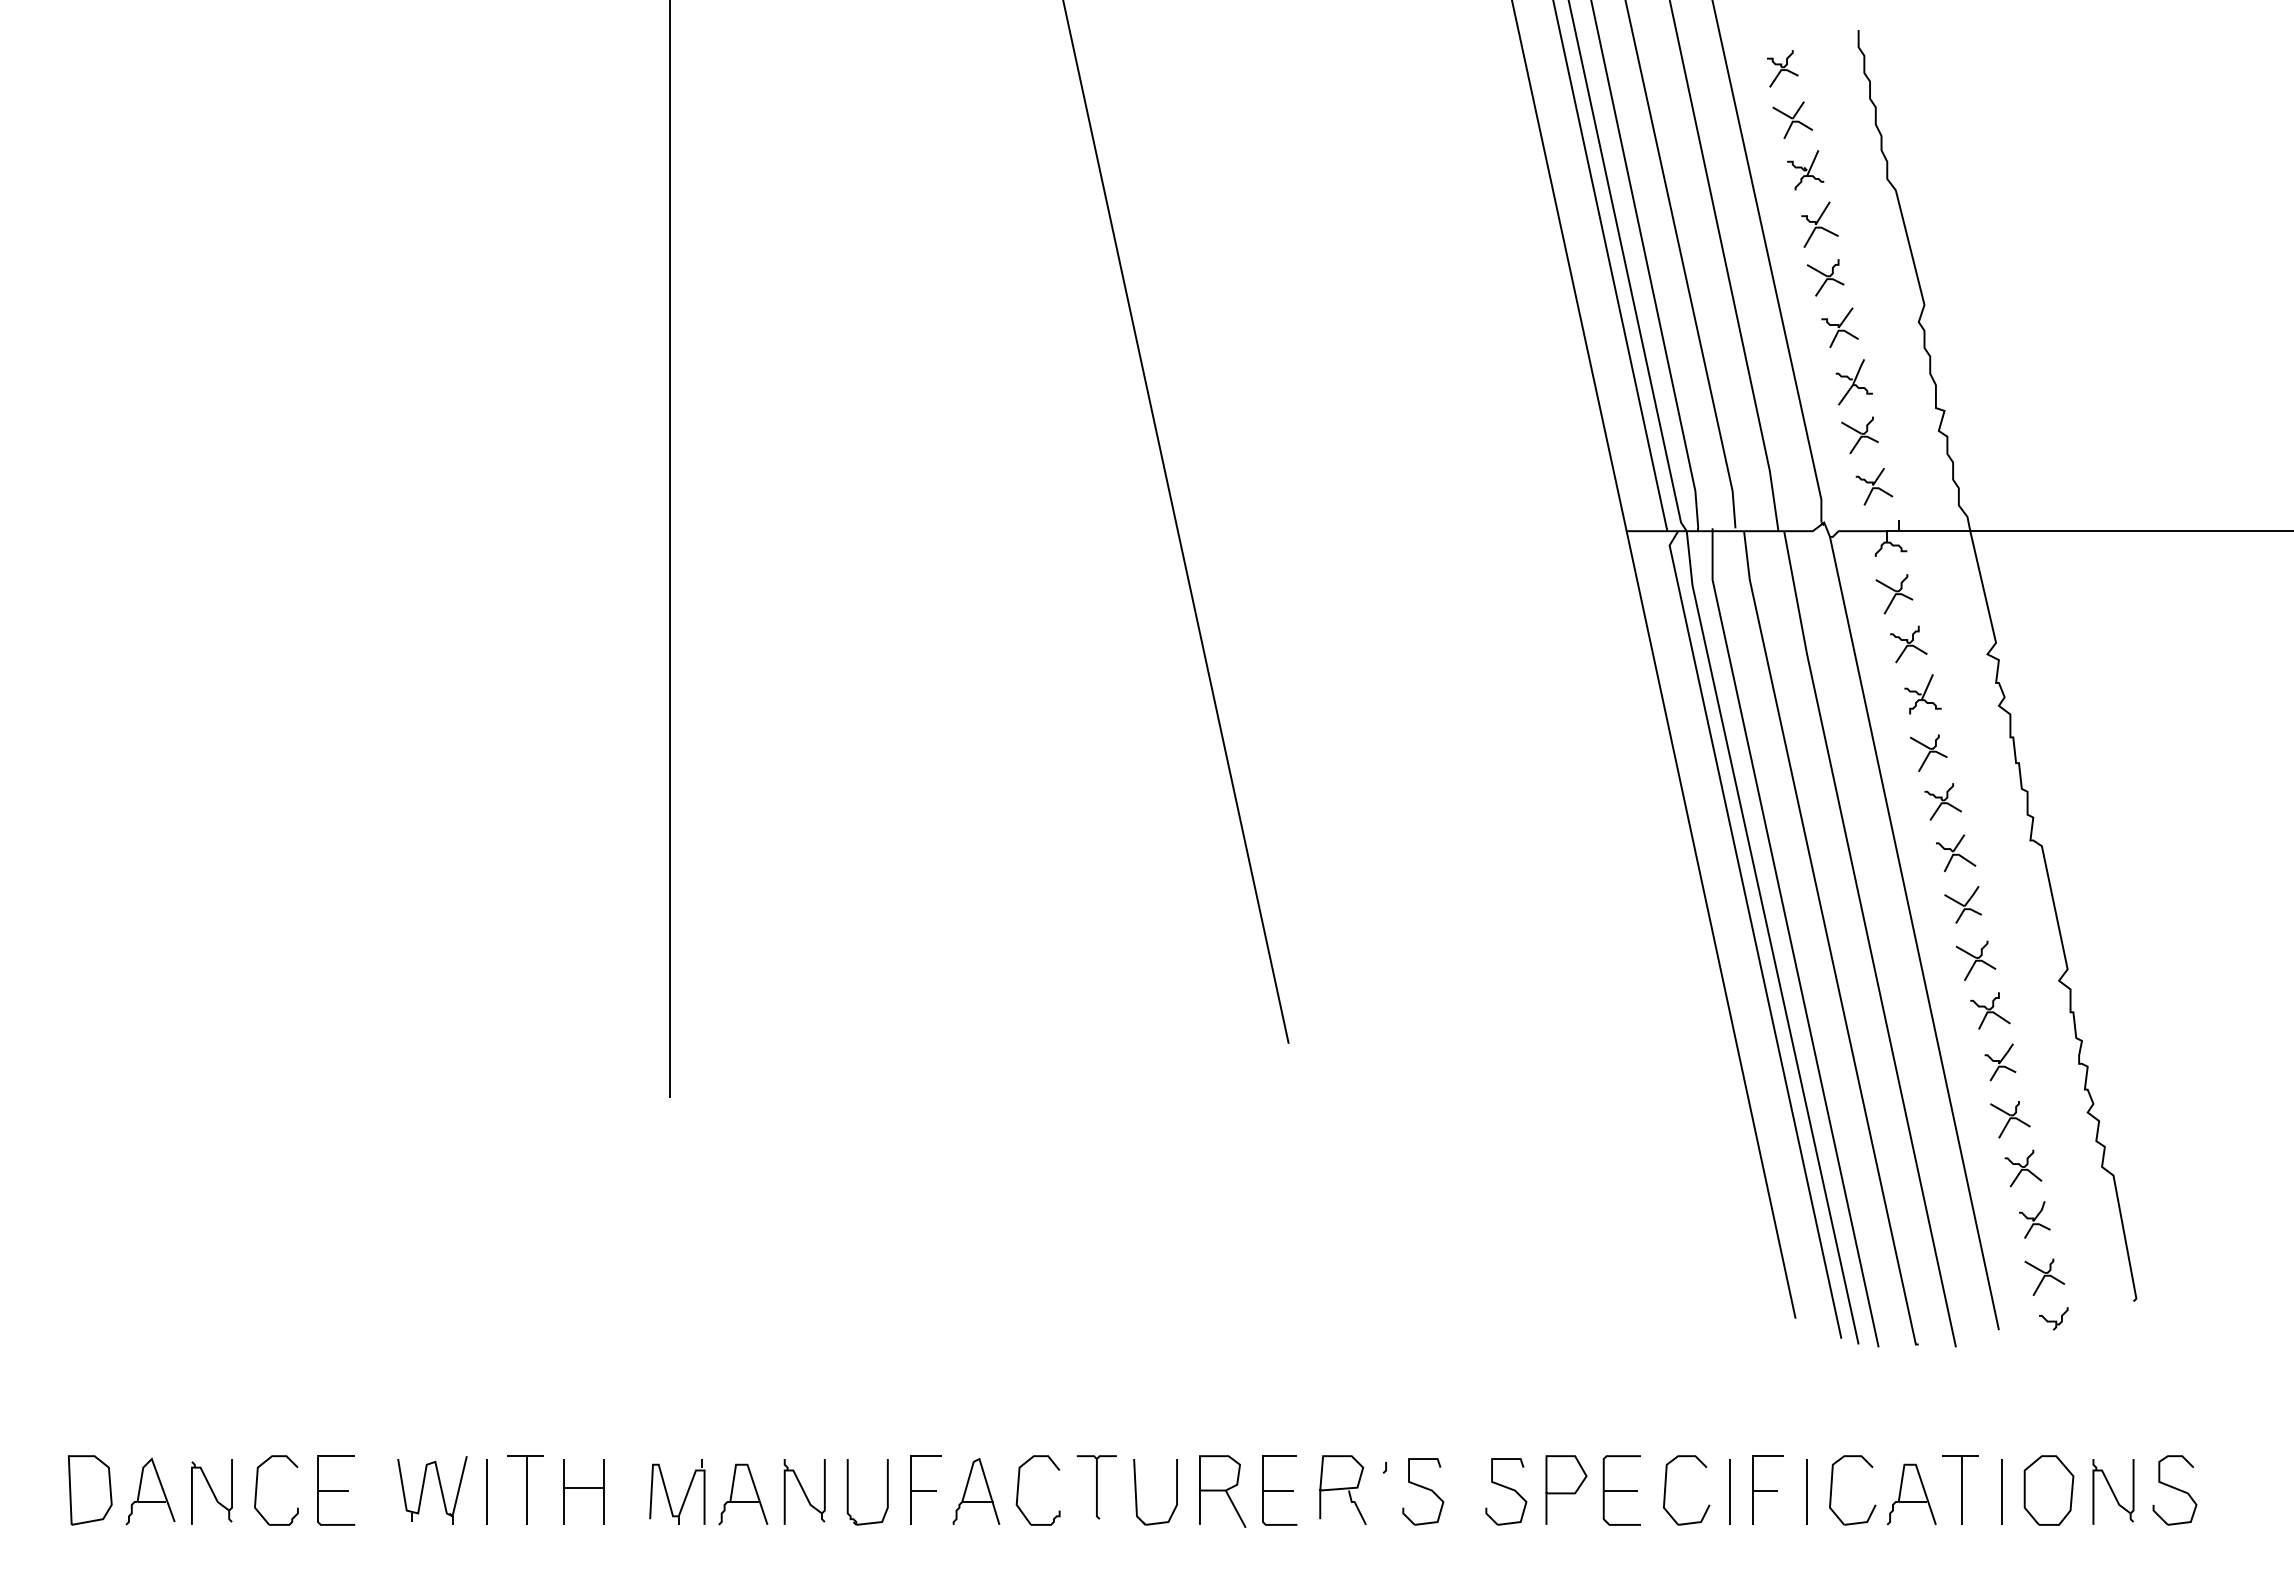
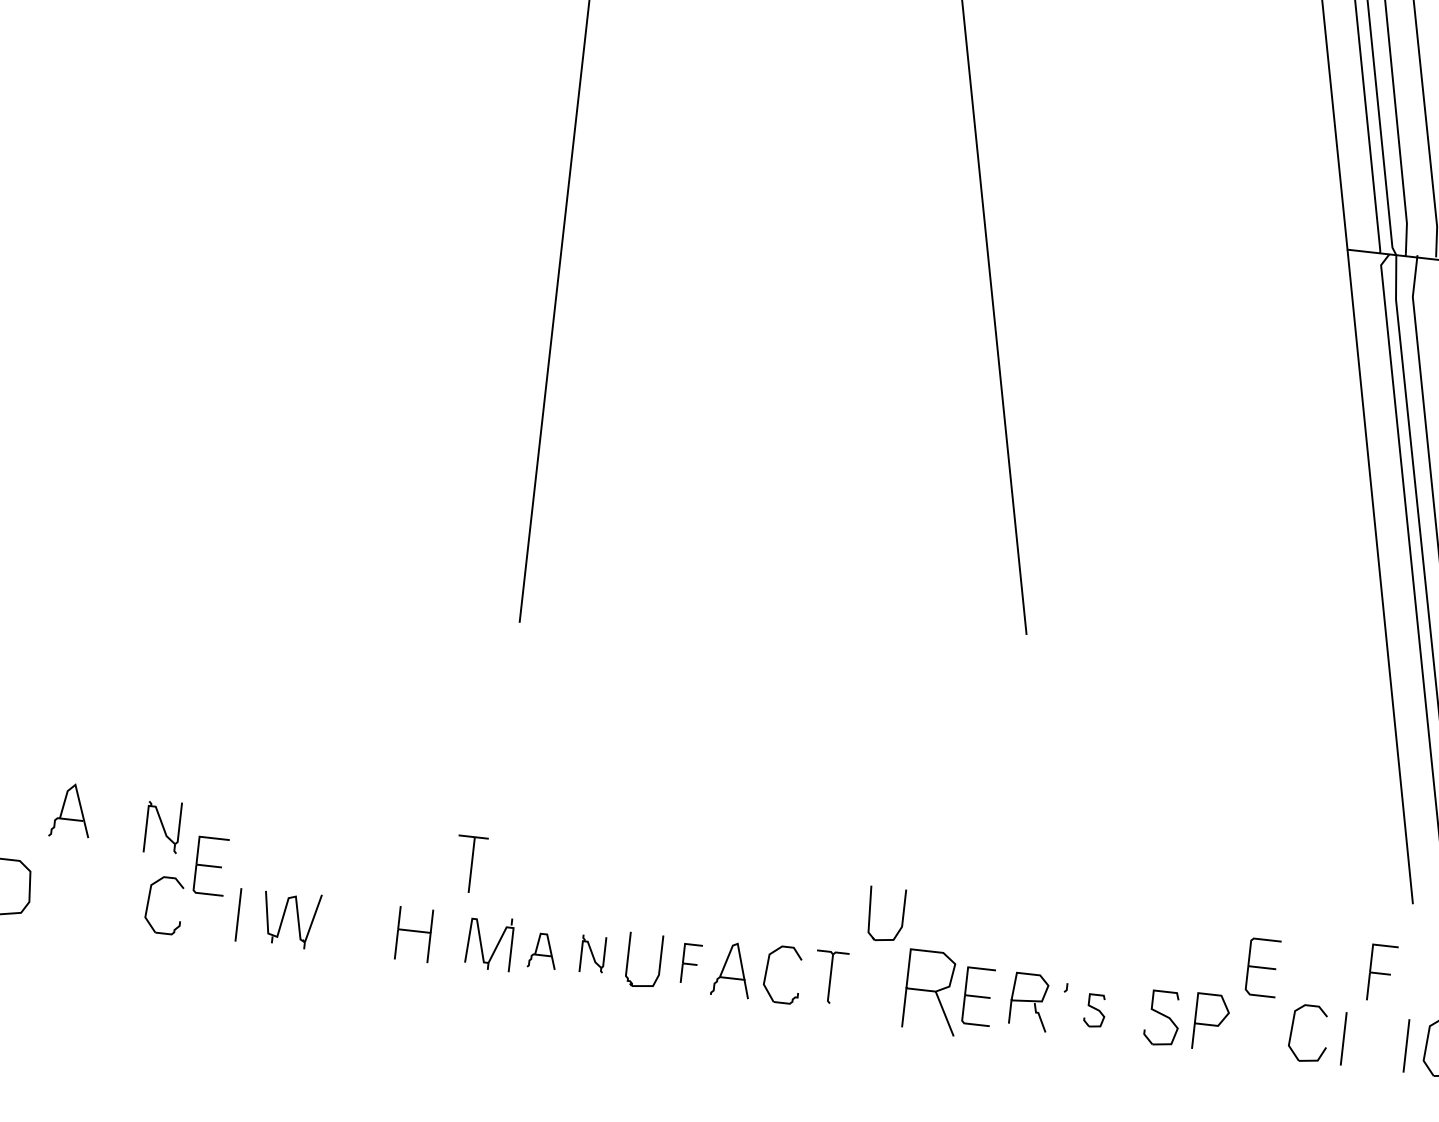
part: (525, 1489) -> (470, 864), moved
part: (925, 1489) -> (691, 963), size x0.7
part: (1767, 1489) -> (1382, 972), moved
part: (336, 1490) -> (211, 866), moved
part: (1621, 1490) -> (1262, 967), moved
part: (150, 1491) -> (71, 811), moved
part: (211, 1491) -> (162, 827), moved
line: (486, 1491) -> (238, 914), moved
part: (804, 1491) -> (592, 954), size x0.7
part: (1222, 1491) -> (932, 992), size x1.4
part: (1423, 1491) -> (1095, 1010), size x0.6
part: (1136, 1492) -> (870, 913), moved
part: (743, 1494) -> (543, 951), size x0.7

